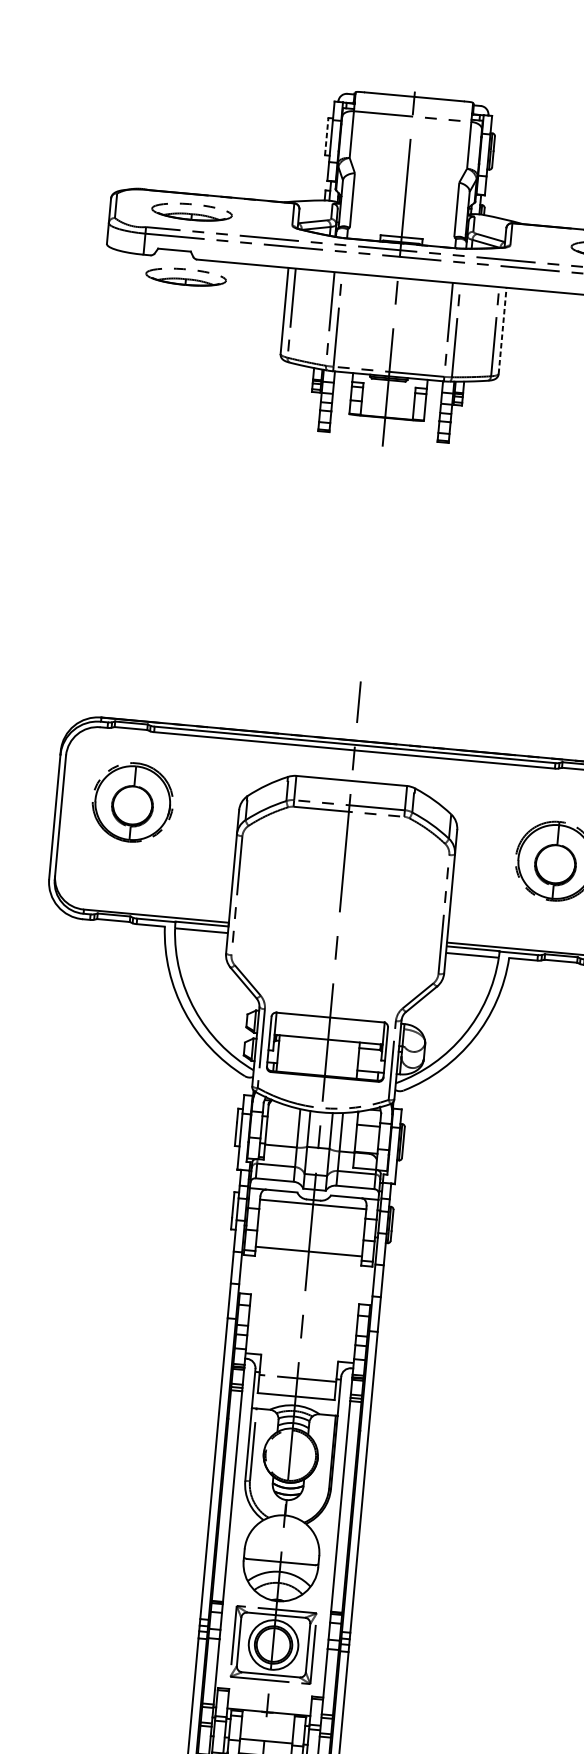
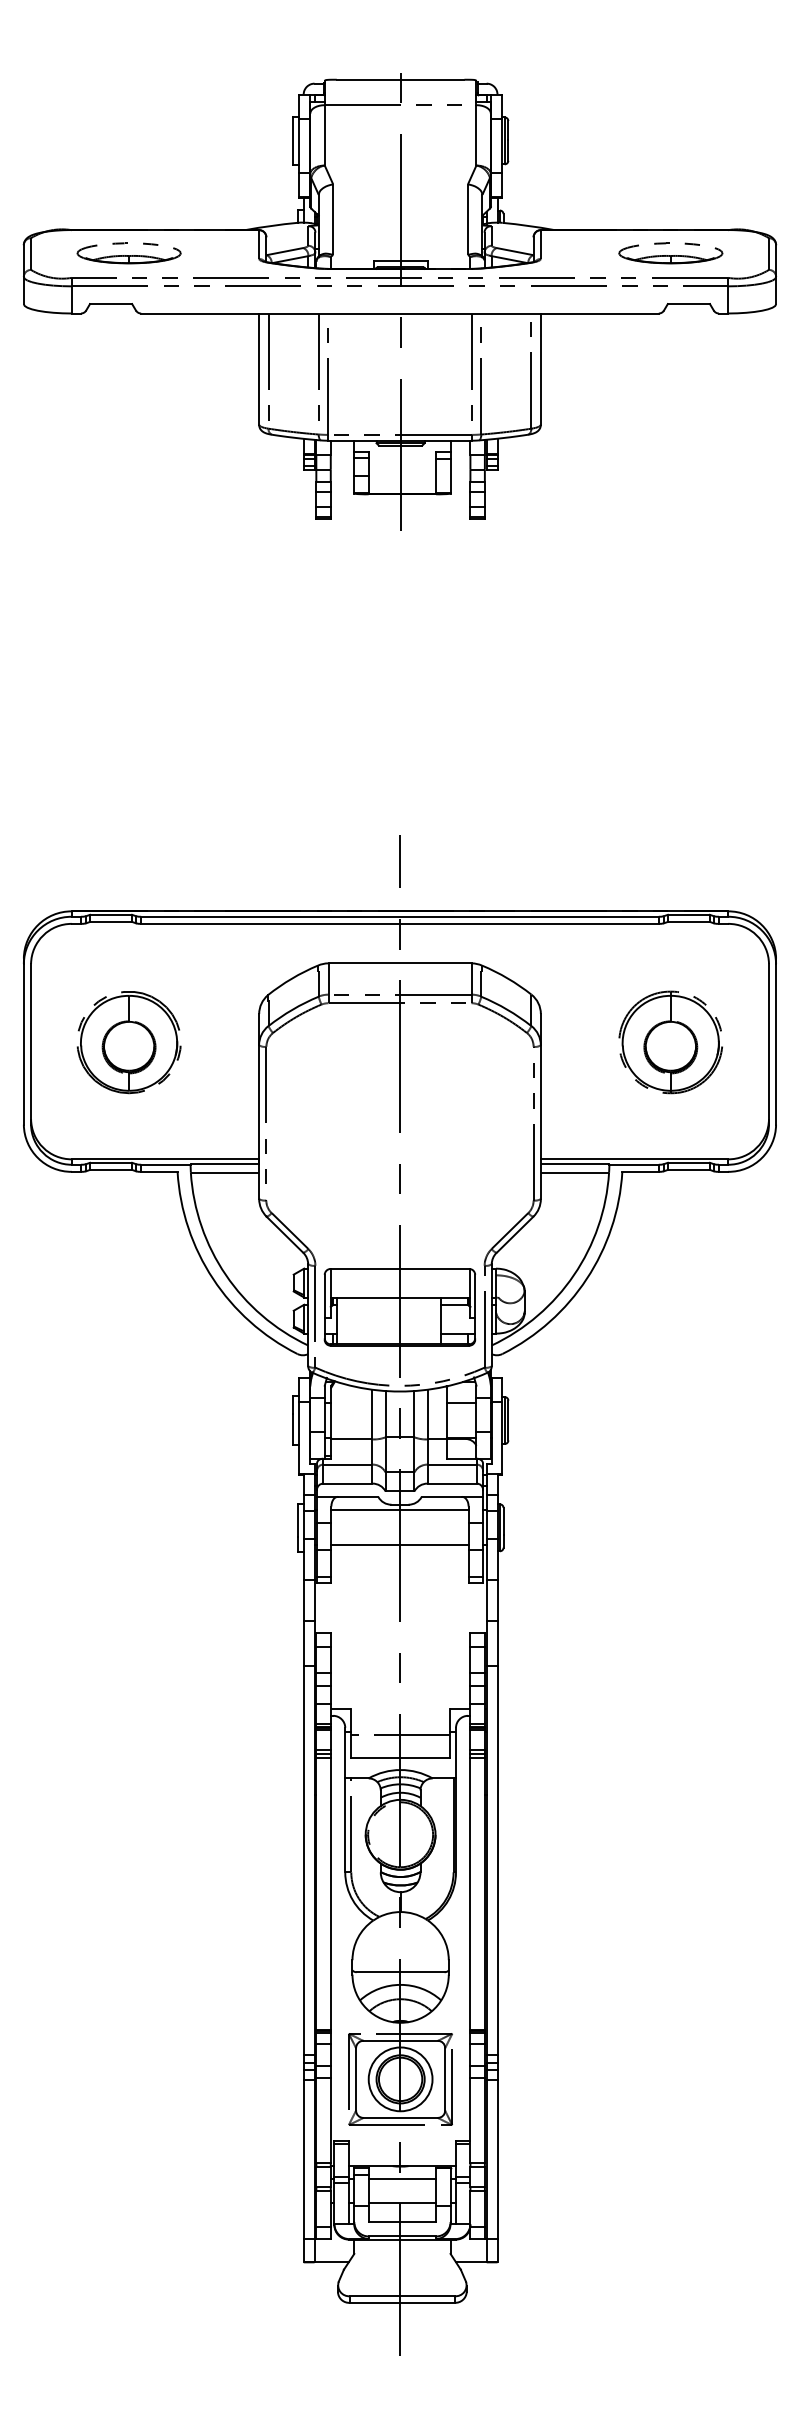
line: (326, 136) -> (292, 140), dashed -> solid
part: (185, 277) -> (128, 337), removed
line: (502, 331) -> (540, 369), dashed -> solid
part: (132, 802) -> (128, 1042), moved
line: (308, 1251) -> (399, 1545), moved
line: (267, 1722) -> (402, 2179), added

